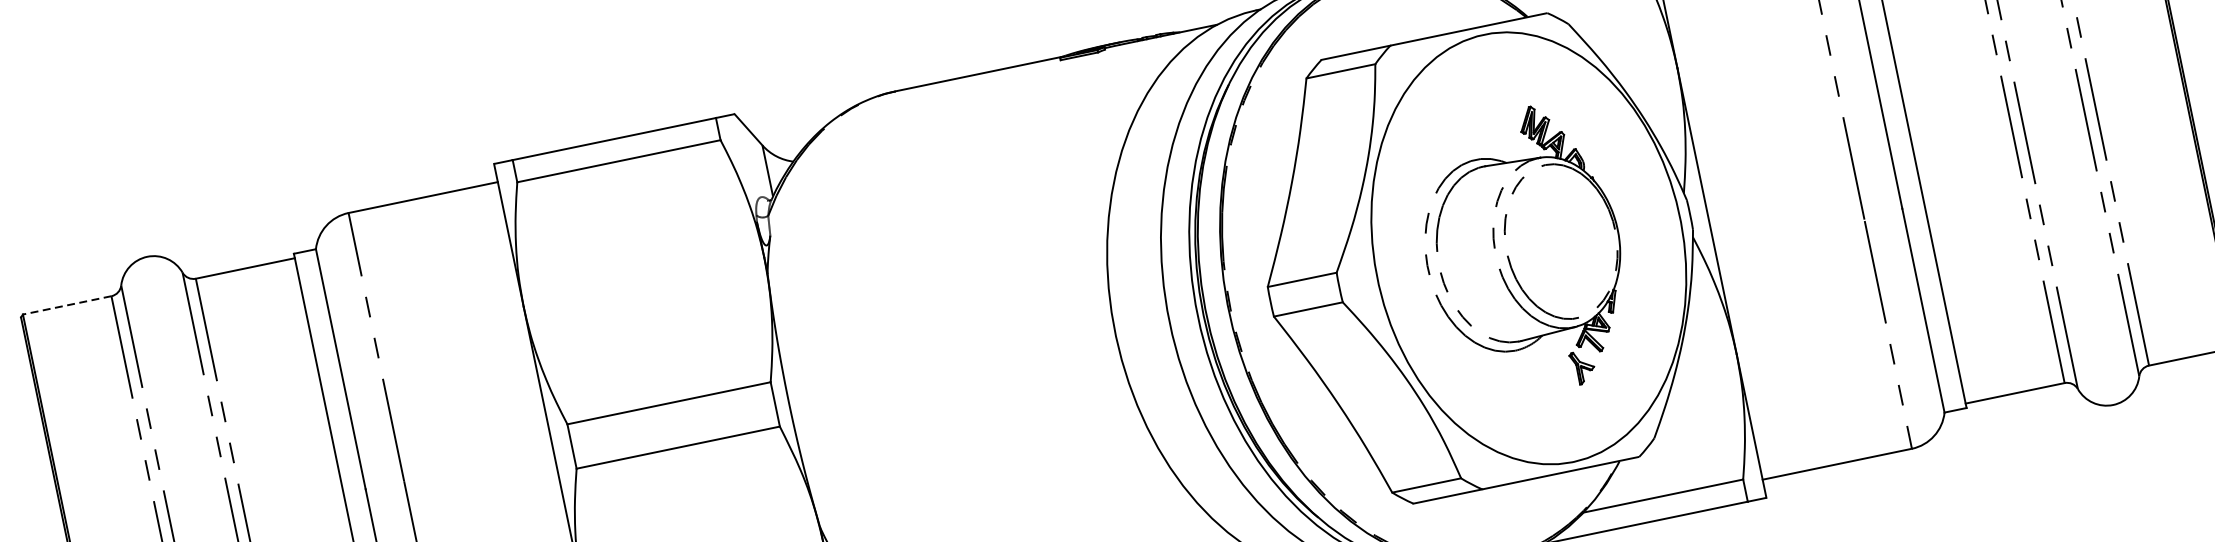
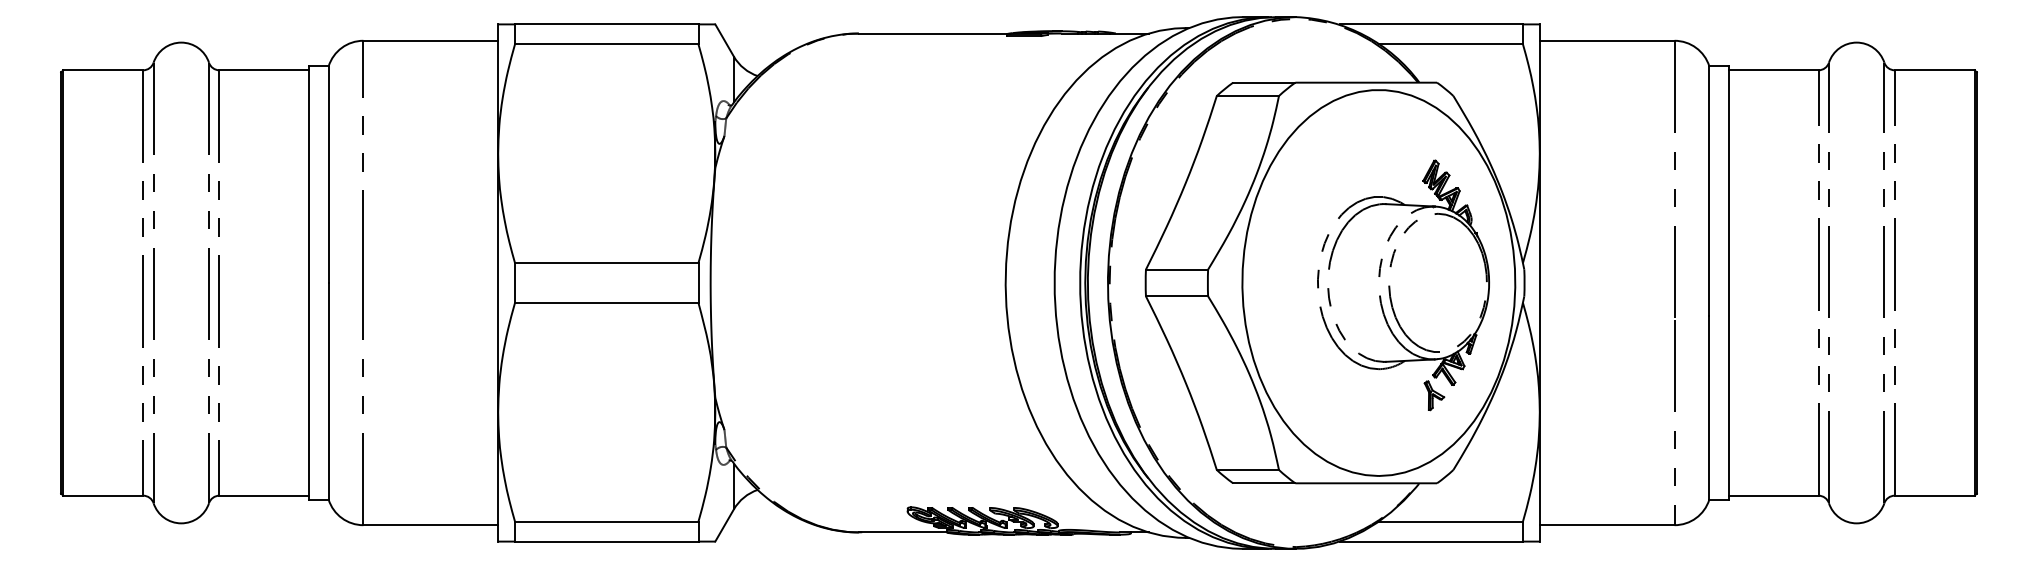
part: (1509, 256) -> (1390, 286), moved
line: (67, 305) -> (103, 70), dashed -> solid

